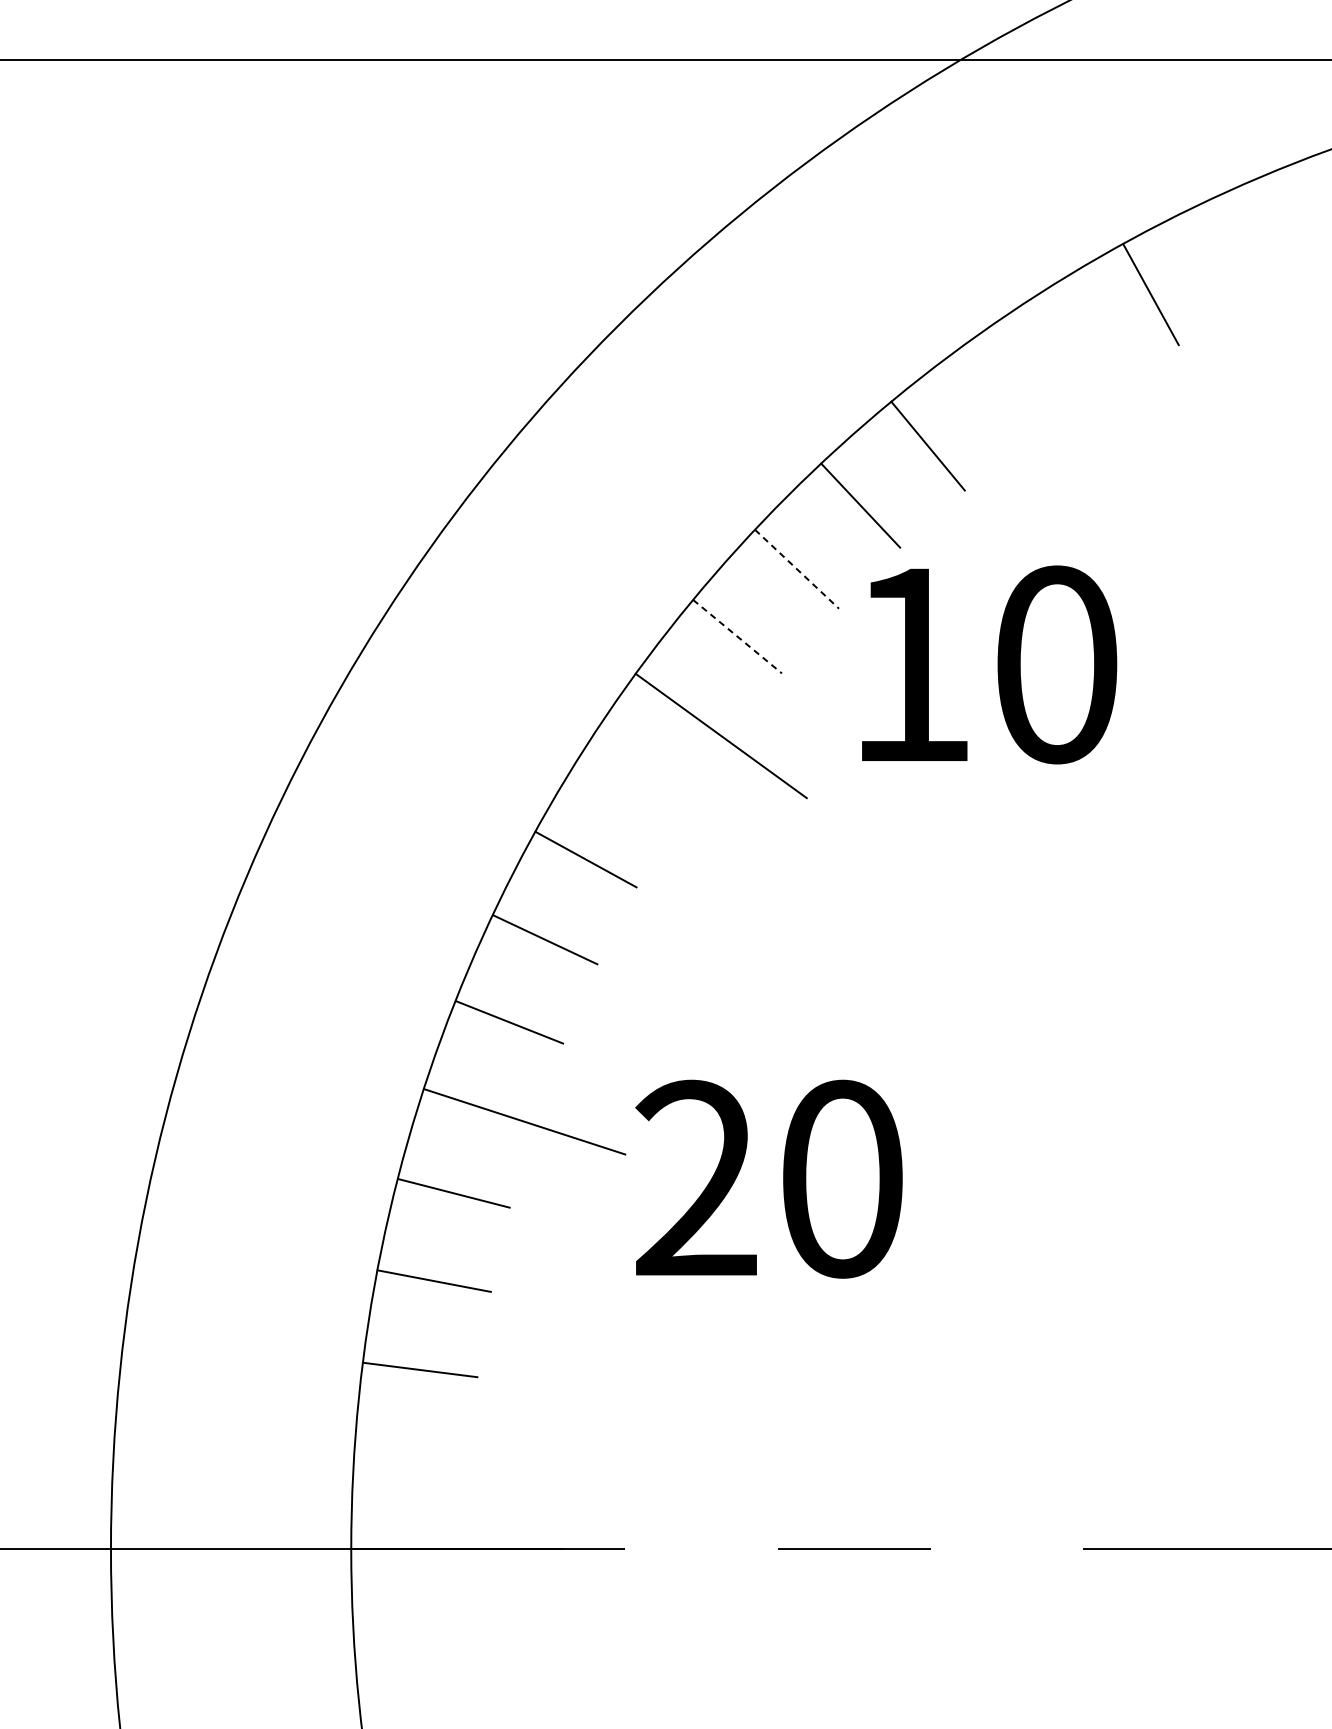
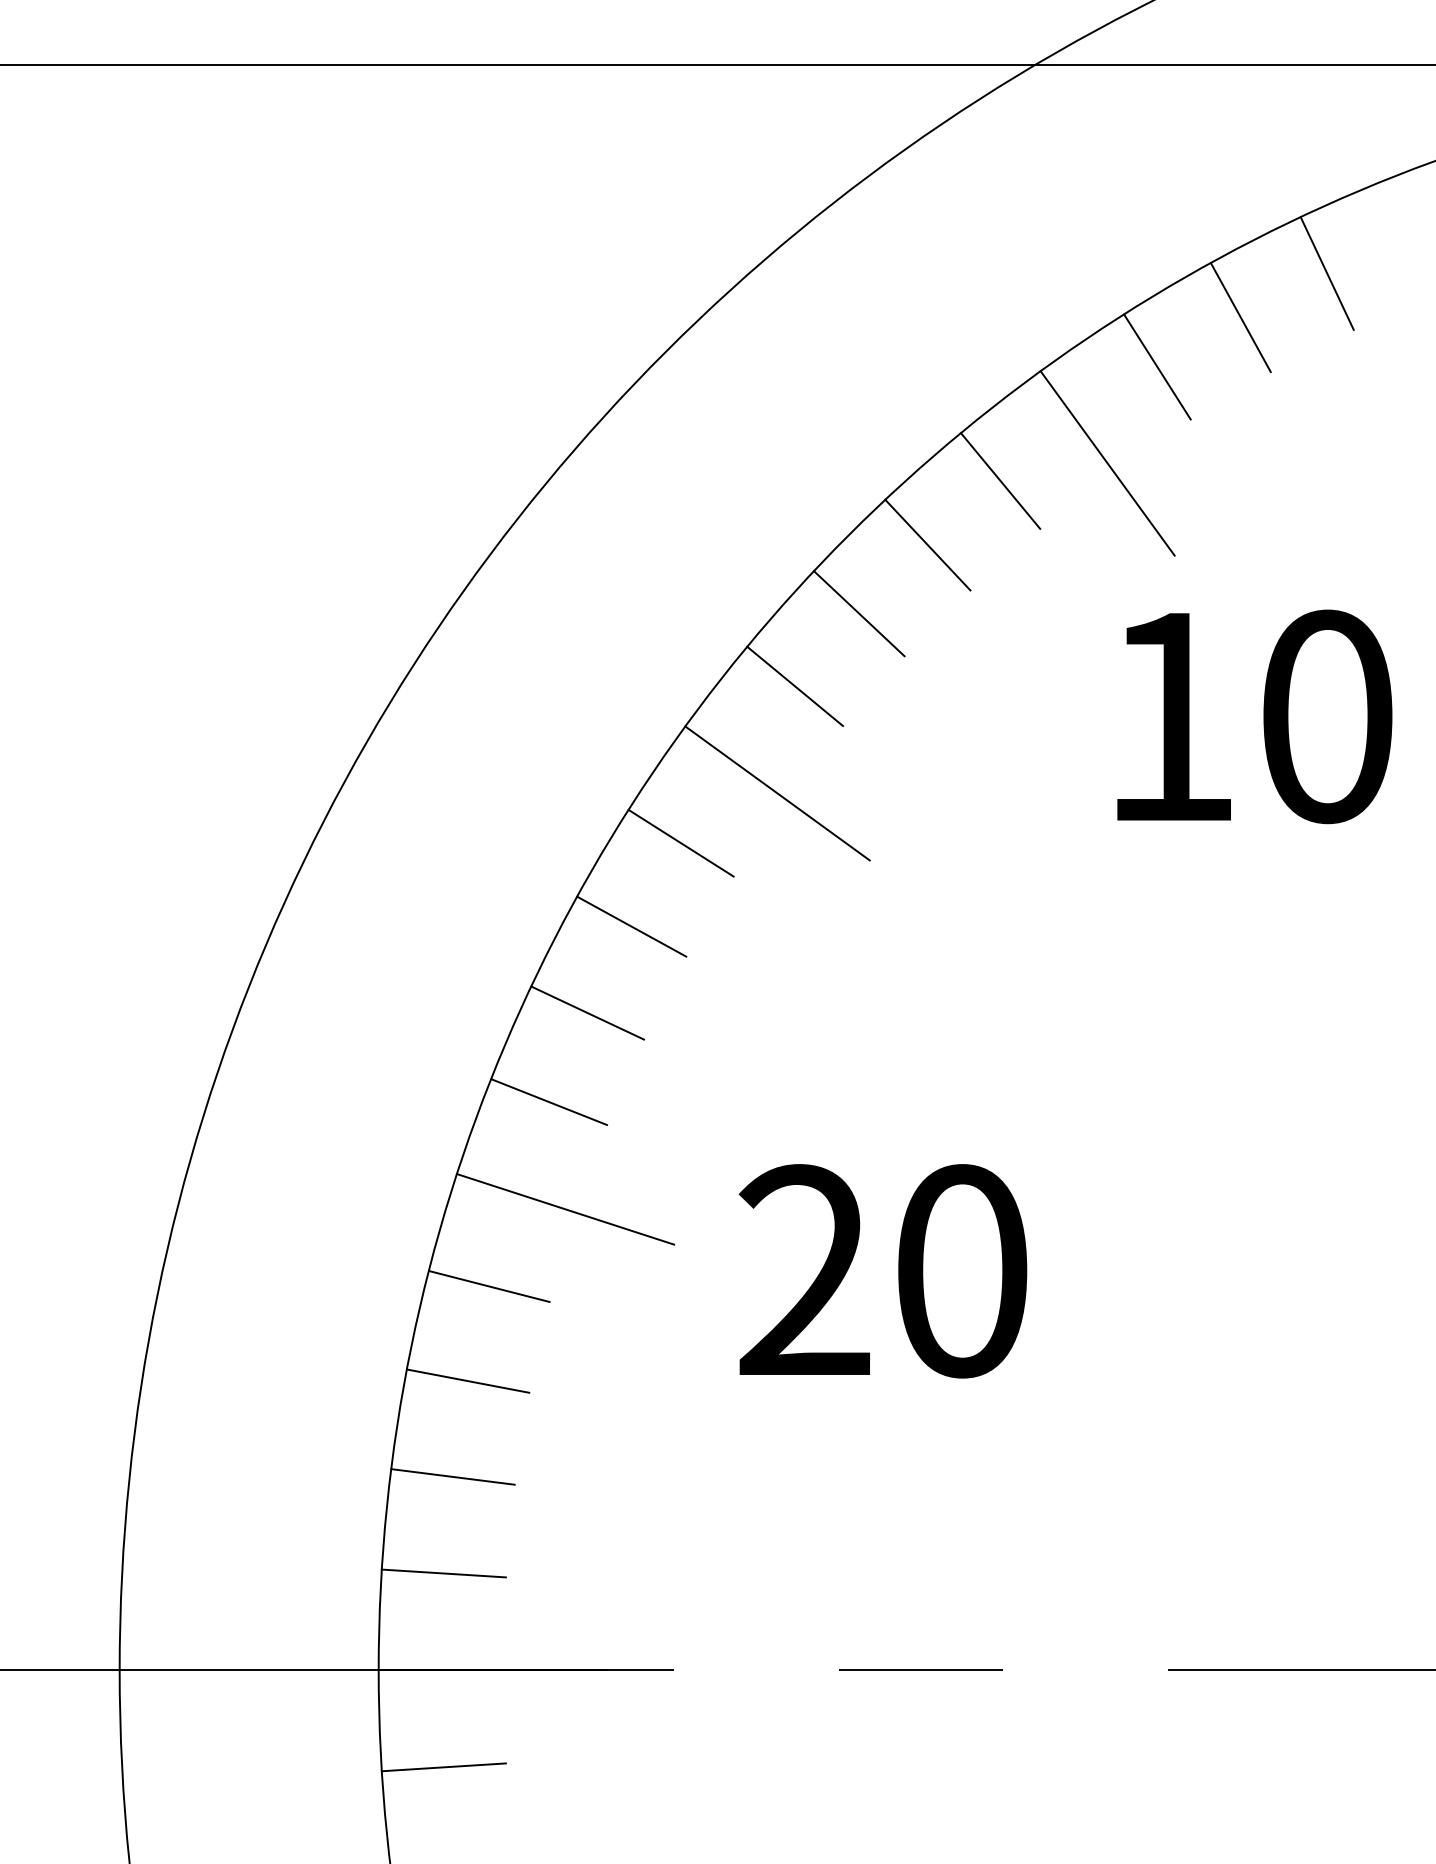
line: (1230, 253) -> (1326, 273), added
line: (1073, 339) -> (1157, 366), added
line: (1027, 429) -> (1107, 463), added
line: (797, 569) -> (859, 614), dashed -> solid
line: (737, 636) -> (795, 686), dashed -> solid
text: (989, 664) -> (1254, 716), moved
line: (631, 781) -> (680, 842), added
text: (768, 1179) -> (882, 1271), moved
line: (411, 1459) -> (443, 1573), added
line: (411, 1639) -> (443, 1767), added

